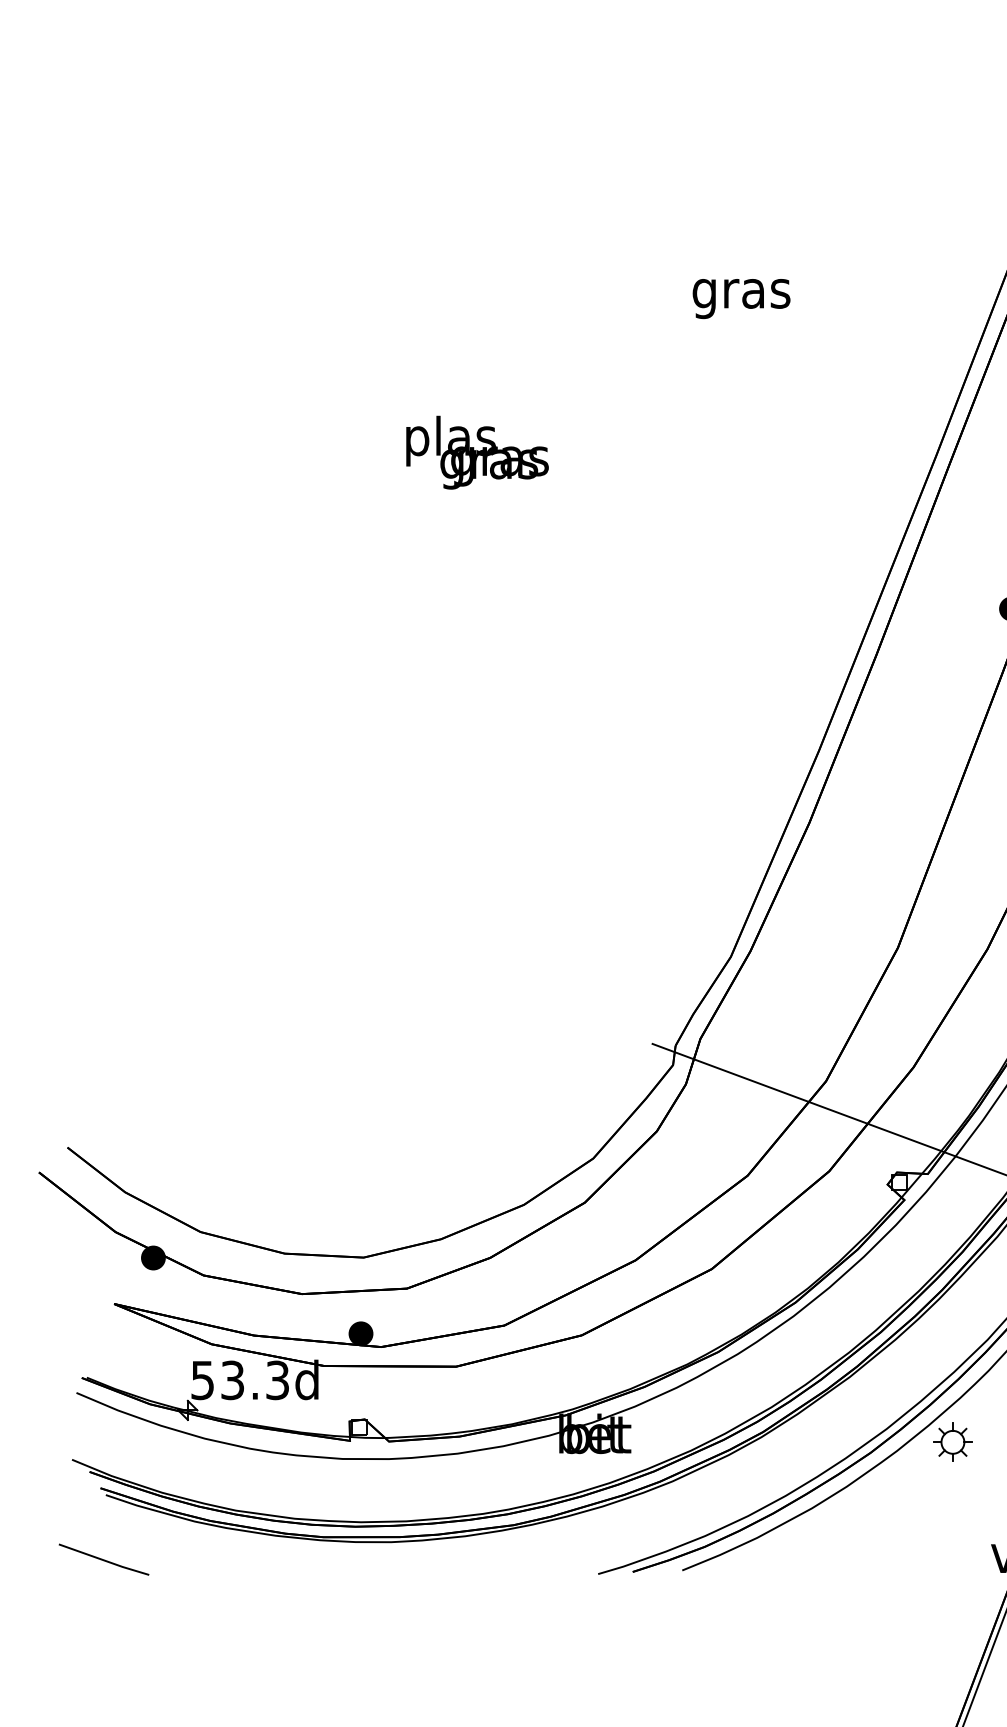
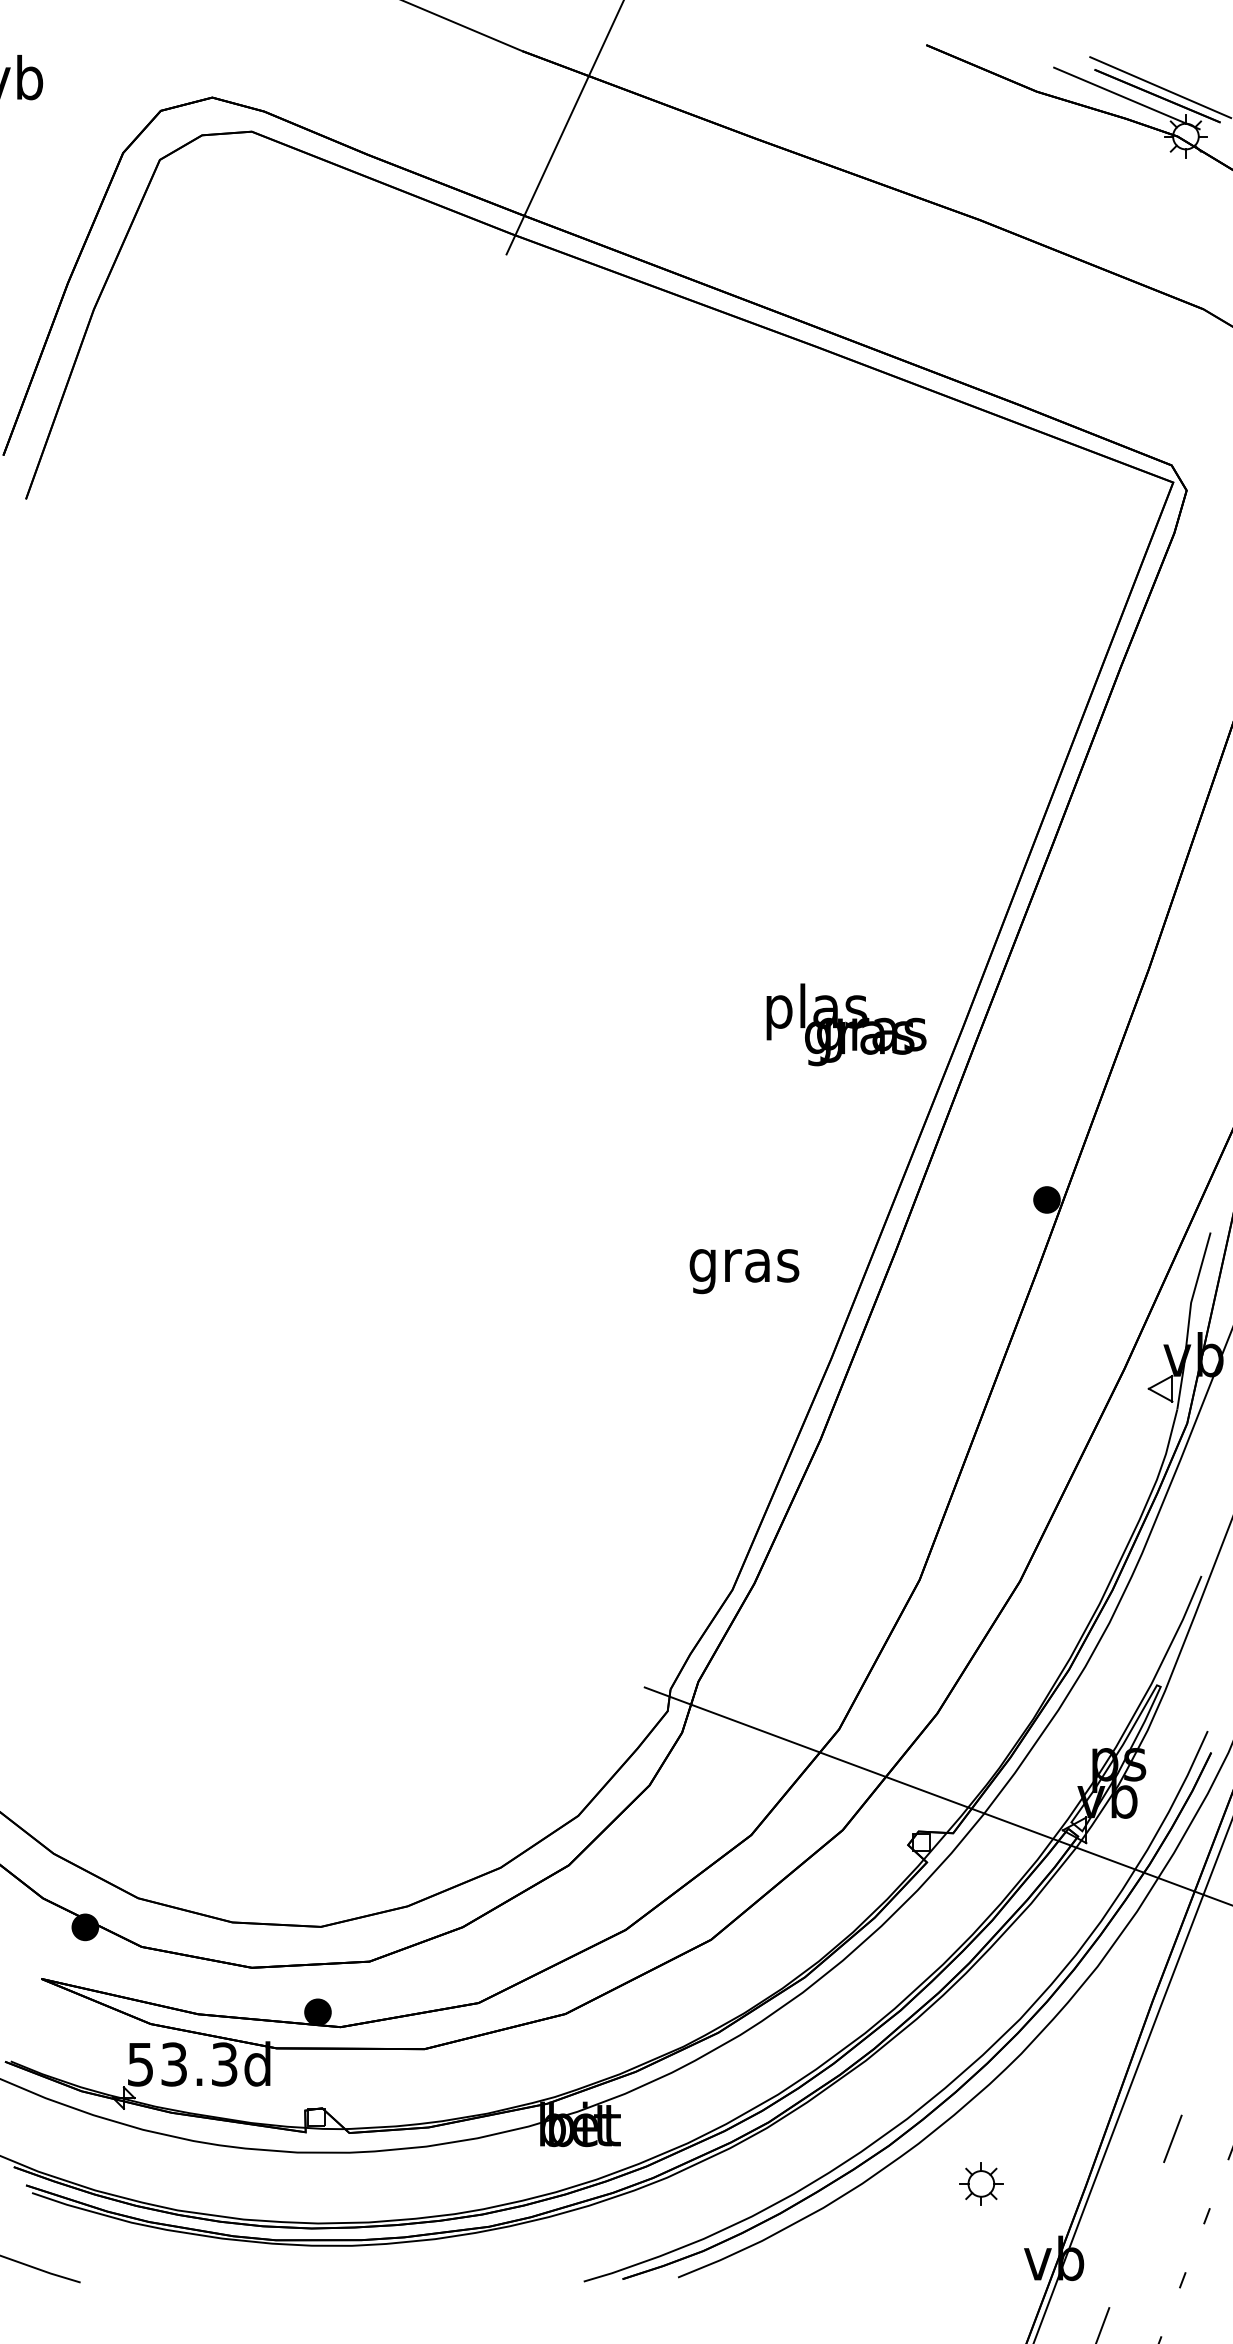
text: (741, 298) -> (744, 1271), moved
text: (477, 452) -> (846, 1024), moved
part: (953, 1441) -> (981, 2183), moved

